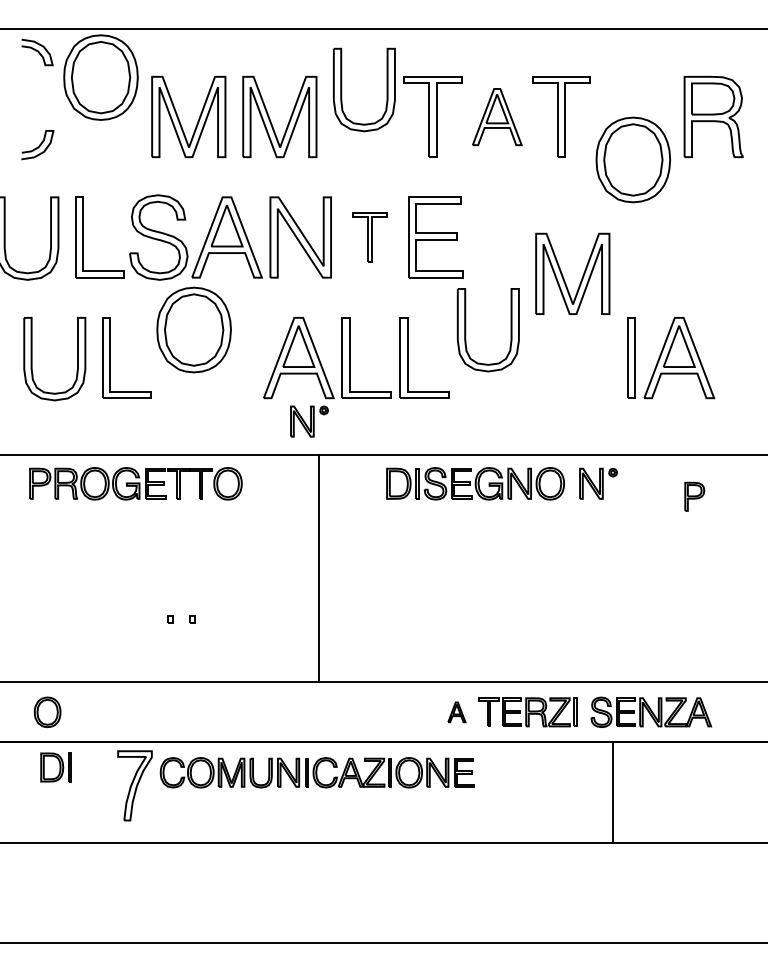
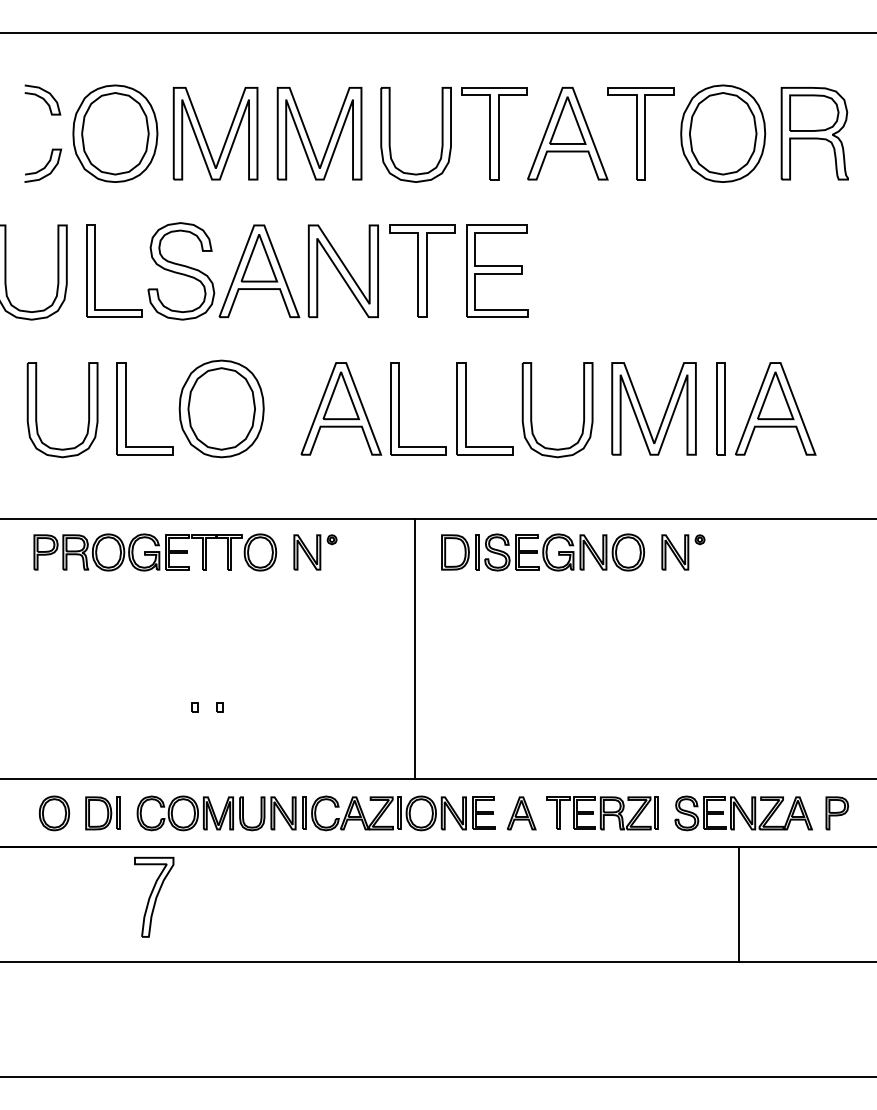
curve: (37, 51) -> (42, 99), moved
part: (101, 77) -> (115, 133), moved
part: (341, 89) -> (390, 134), moved
part: (496, 116) -> (567, 133), size x1.43
part: (633, 159) -> (723, 133), moved
part: (369, 236) -> (422, 270), size x1.67
part: (563, 276) -> (643, 411), moved
part: (193, 329) -> (221, 408), moved
part: (466, 330) -> (532, 410), moved
part: (309, 421) -> (315, 552), moved
part: (694, 496) -> (837, 813), moved
line: (319, 567) -> (415, 648), moved
part: (456, 712) -> (521, 813), size x1.43
part: (55, 767) -> (102, 813), moved
part: (316, 772) -> (315, 813), moved
line: (612, 792) -> (738, 904), moved

